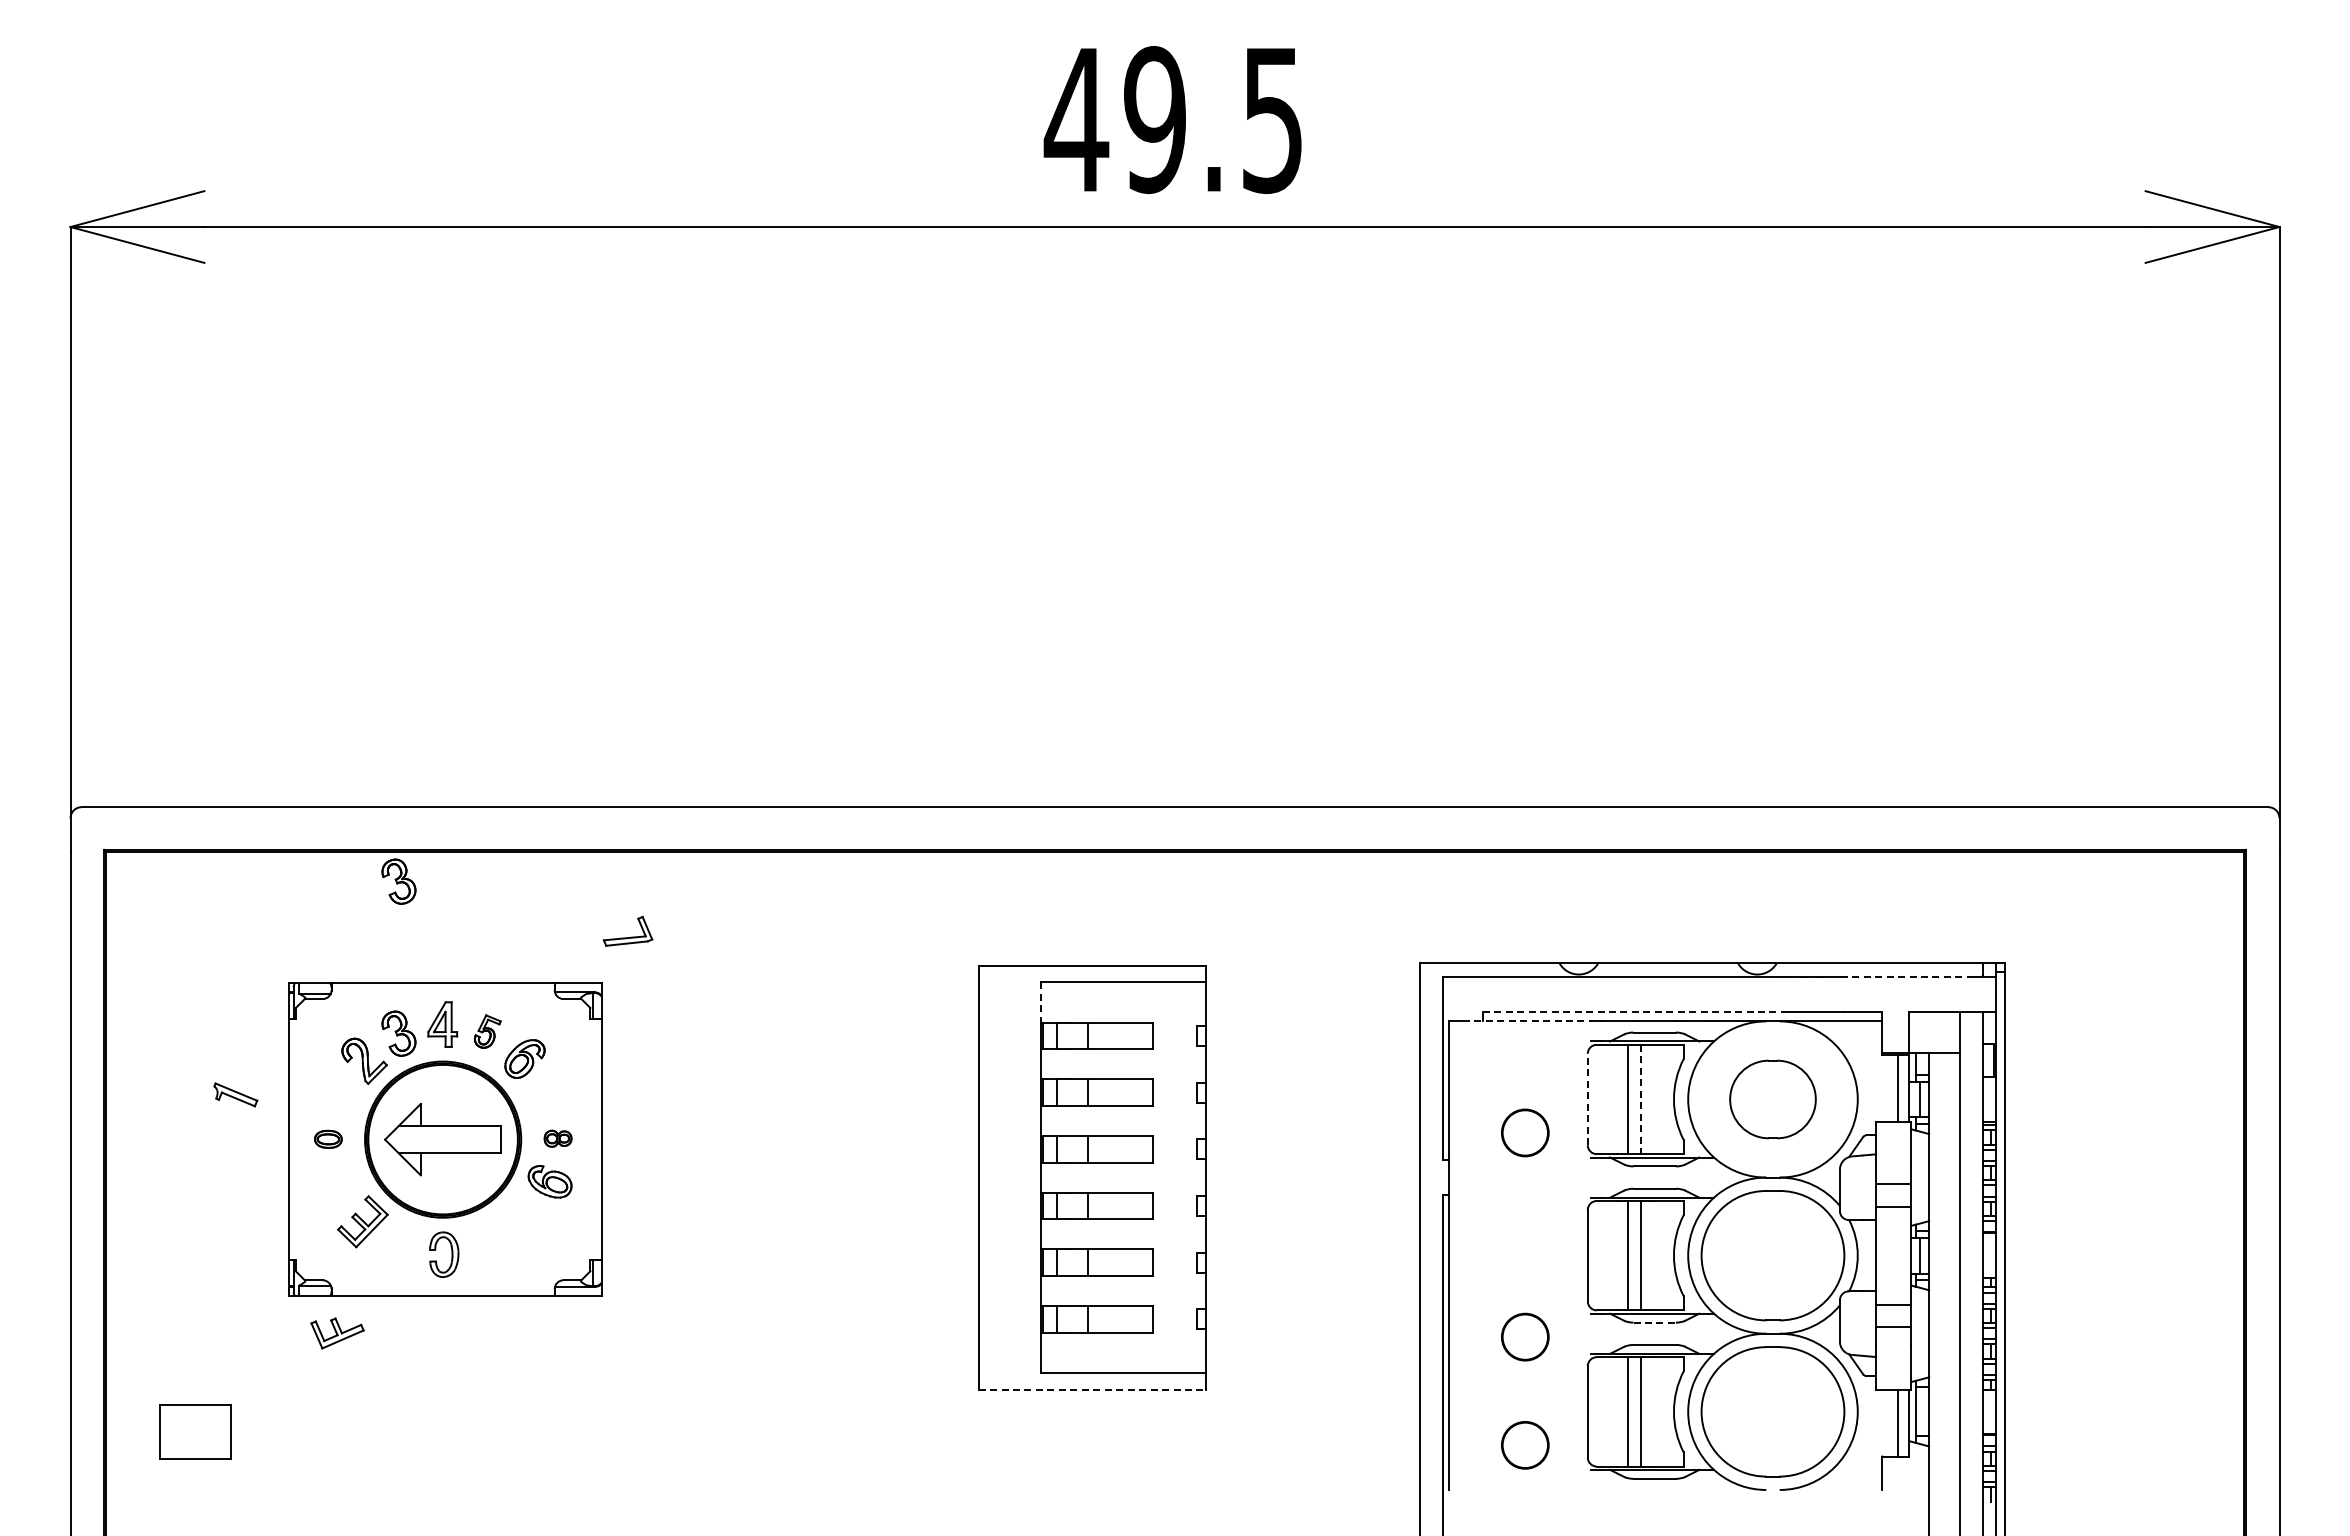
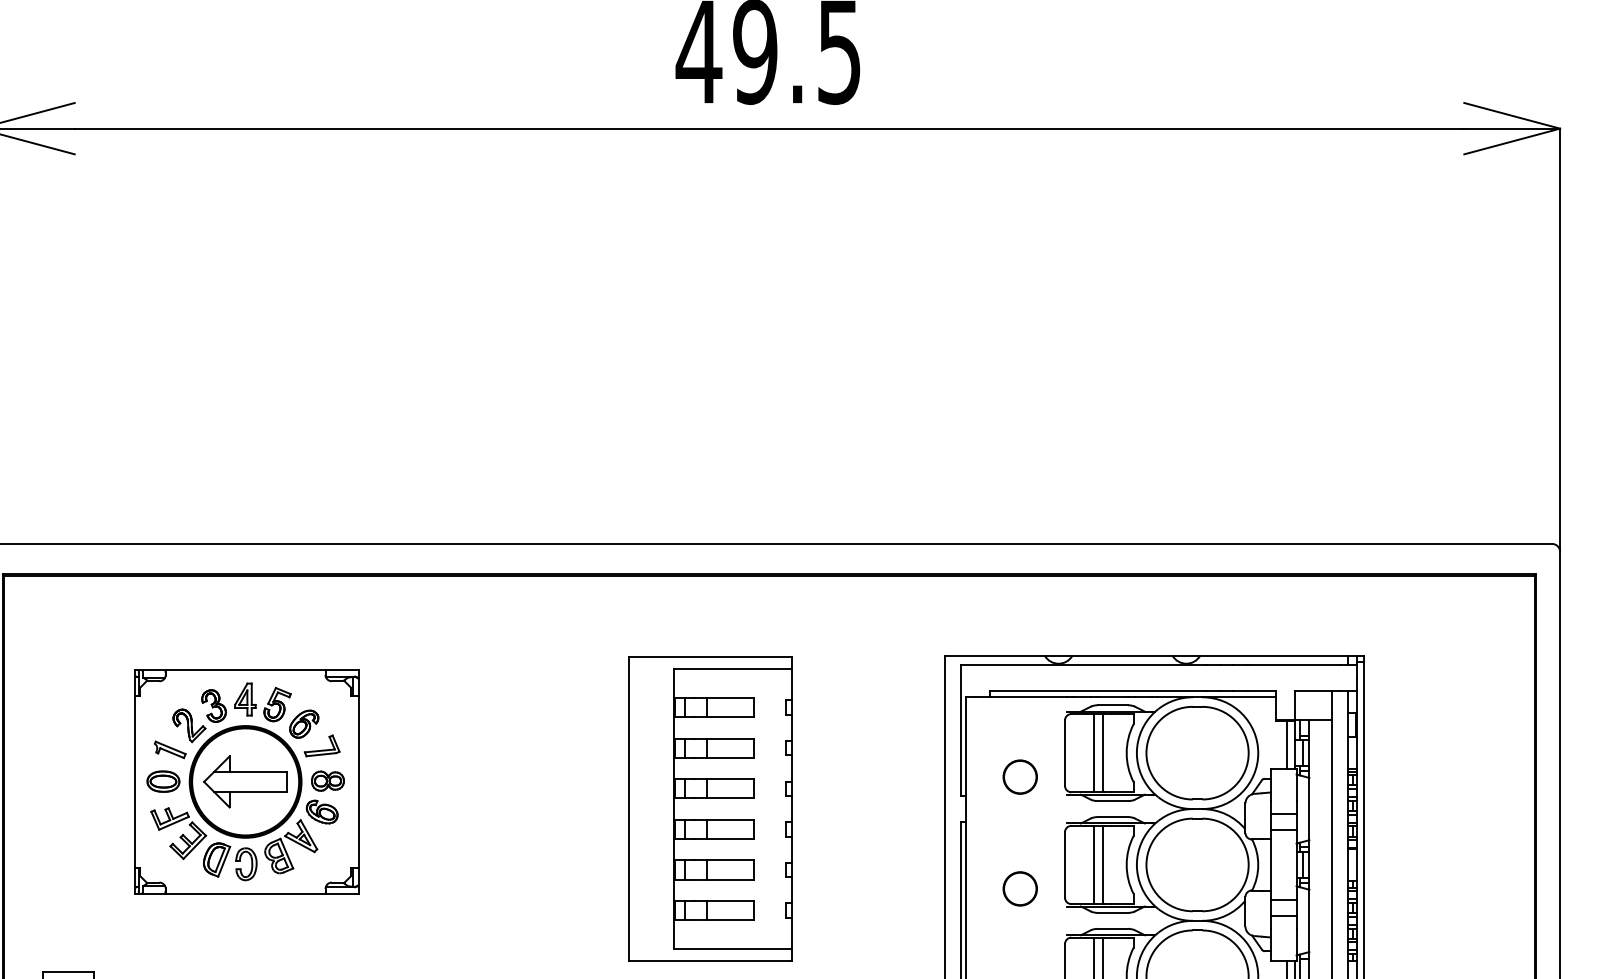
part: (398, 881) -> (213, 597), removed
part: (630, 936) -> (323, 749), moved
line: (1908, 976) -> (1294, 665), dashed -> solid
line: (1041, 1002) -> (673, 683), dashed -> solid
line: (1633, 1012) -> (1097, 690), dashed -> solid
line: (1527, 1021) -> (1021, 697), dashed -> solid
part: (487, 1031) -> (277, 704), size x1.43
part: (235, 1094) -> (170, 749), moved
line: (1587, 1099) -> (1064, 753), dashed -> solid
line: (1641, 1099) -> (1103, 753), dashed -> solid
part: (1772, 1099) -> (1197, 753), size x1.67
part: (557, 1138) -> (327, 781), size x1.67
part: (328, 1139) -> (163, 781), size x1.67
part: (510, 1223) -> (293, 841), added
part: (403, 1248) -> (217, 859), added
line: (1655, 1322) -> (1113, 912), dashed -> solid
part: (337, 1333) -> (170, 819), moved
part: (1525, 1336) -> (1020, 888), moved
line: (1092, 1389) -> (710, 960), dashed -> solid

